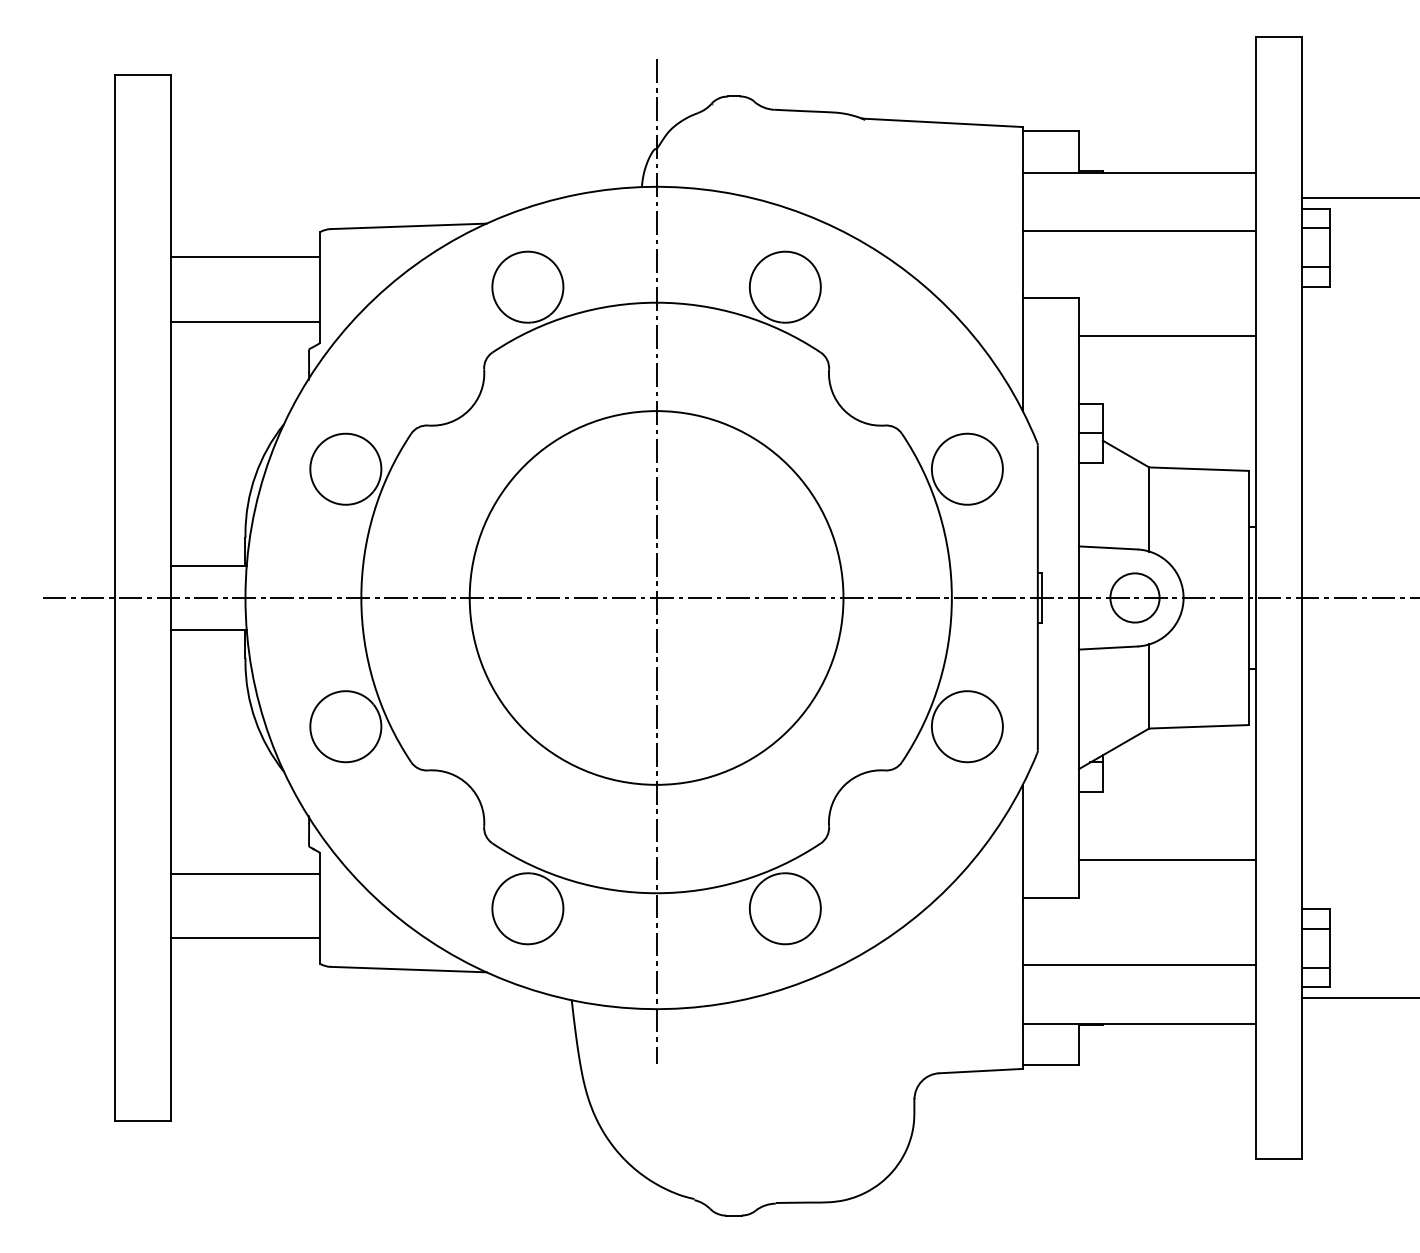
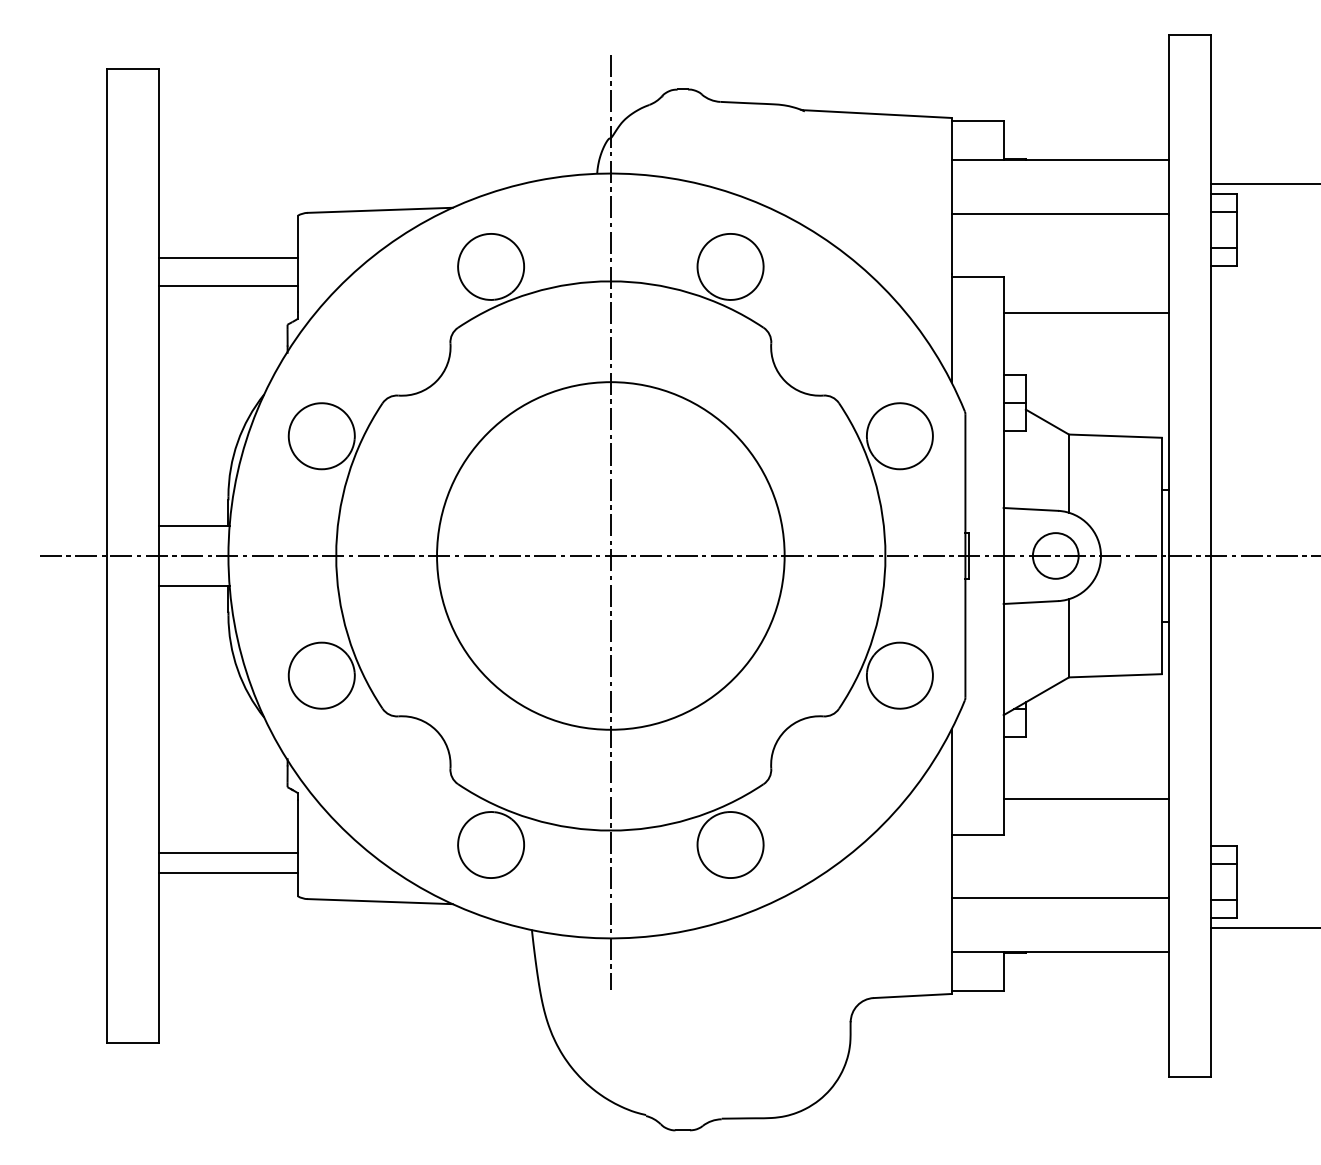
line: (245, 257) -> (228, 285), moved
line: (245, 321) -> (228, 257), moved
line: (245, 874) -> (228, 853), moved

